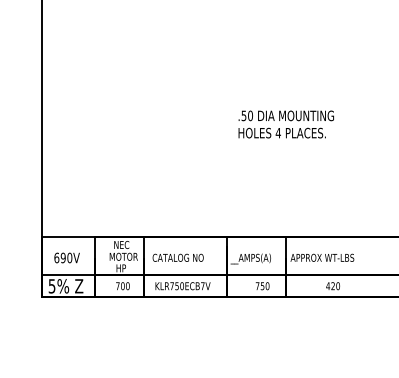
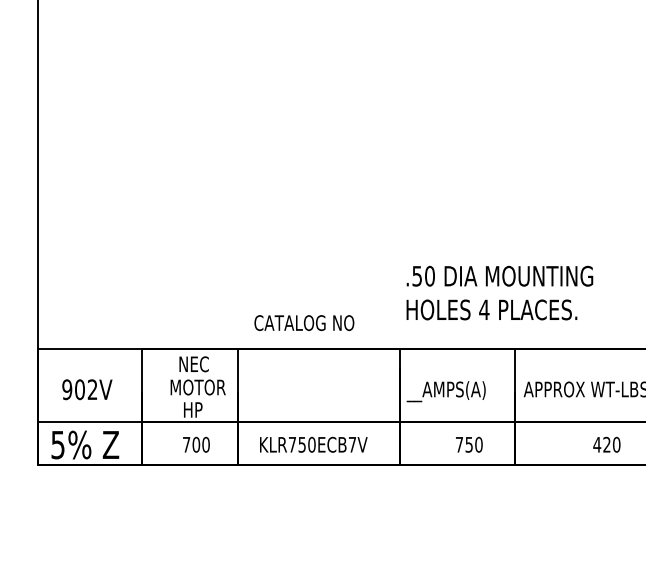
text: (285, 124) -> (498, 293), moved
text: (63, 257) -> (80, 388), 690V -> 902V
text: (177, 257) -> (302, 322), moved

